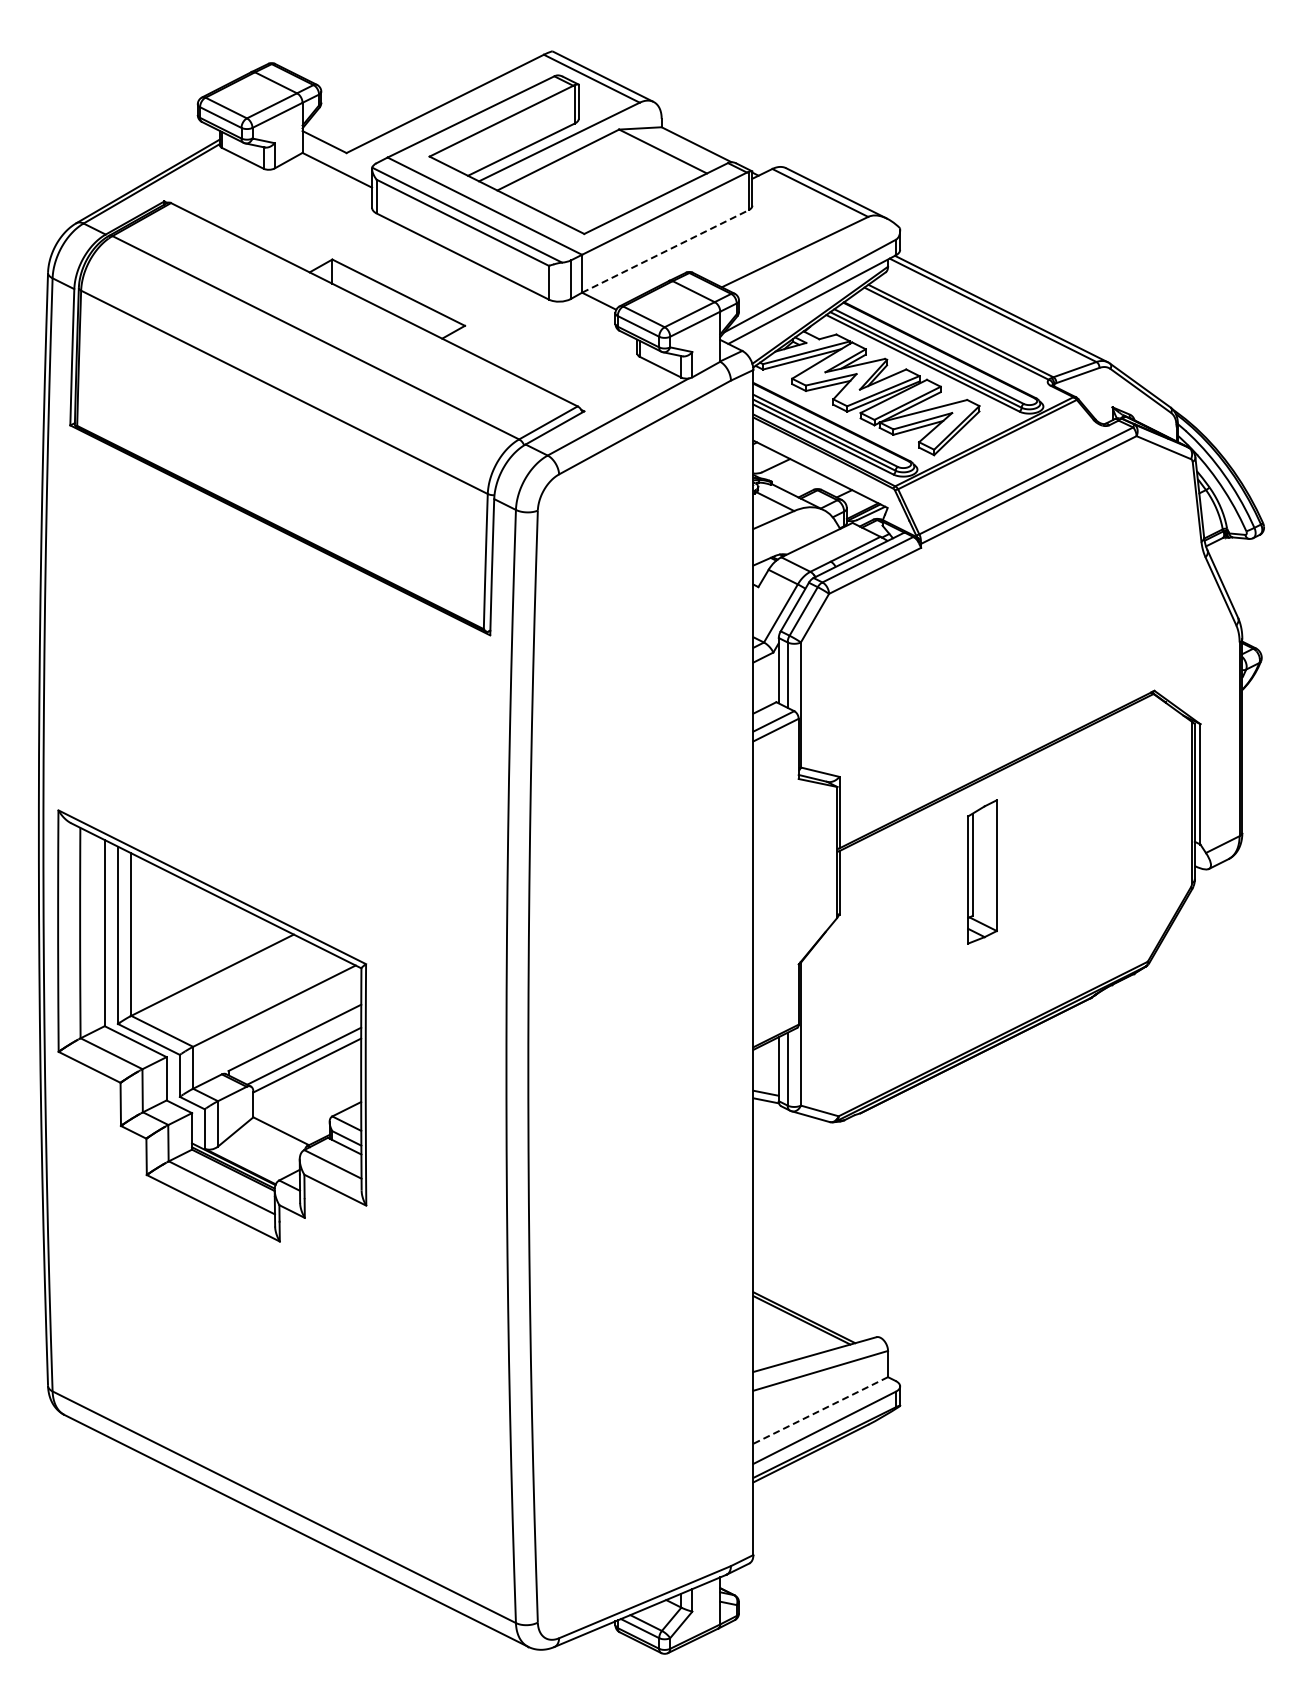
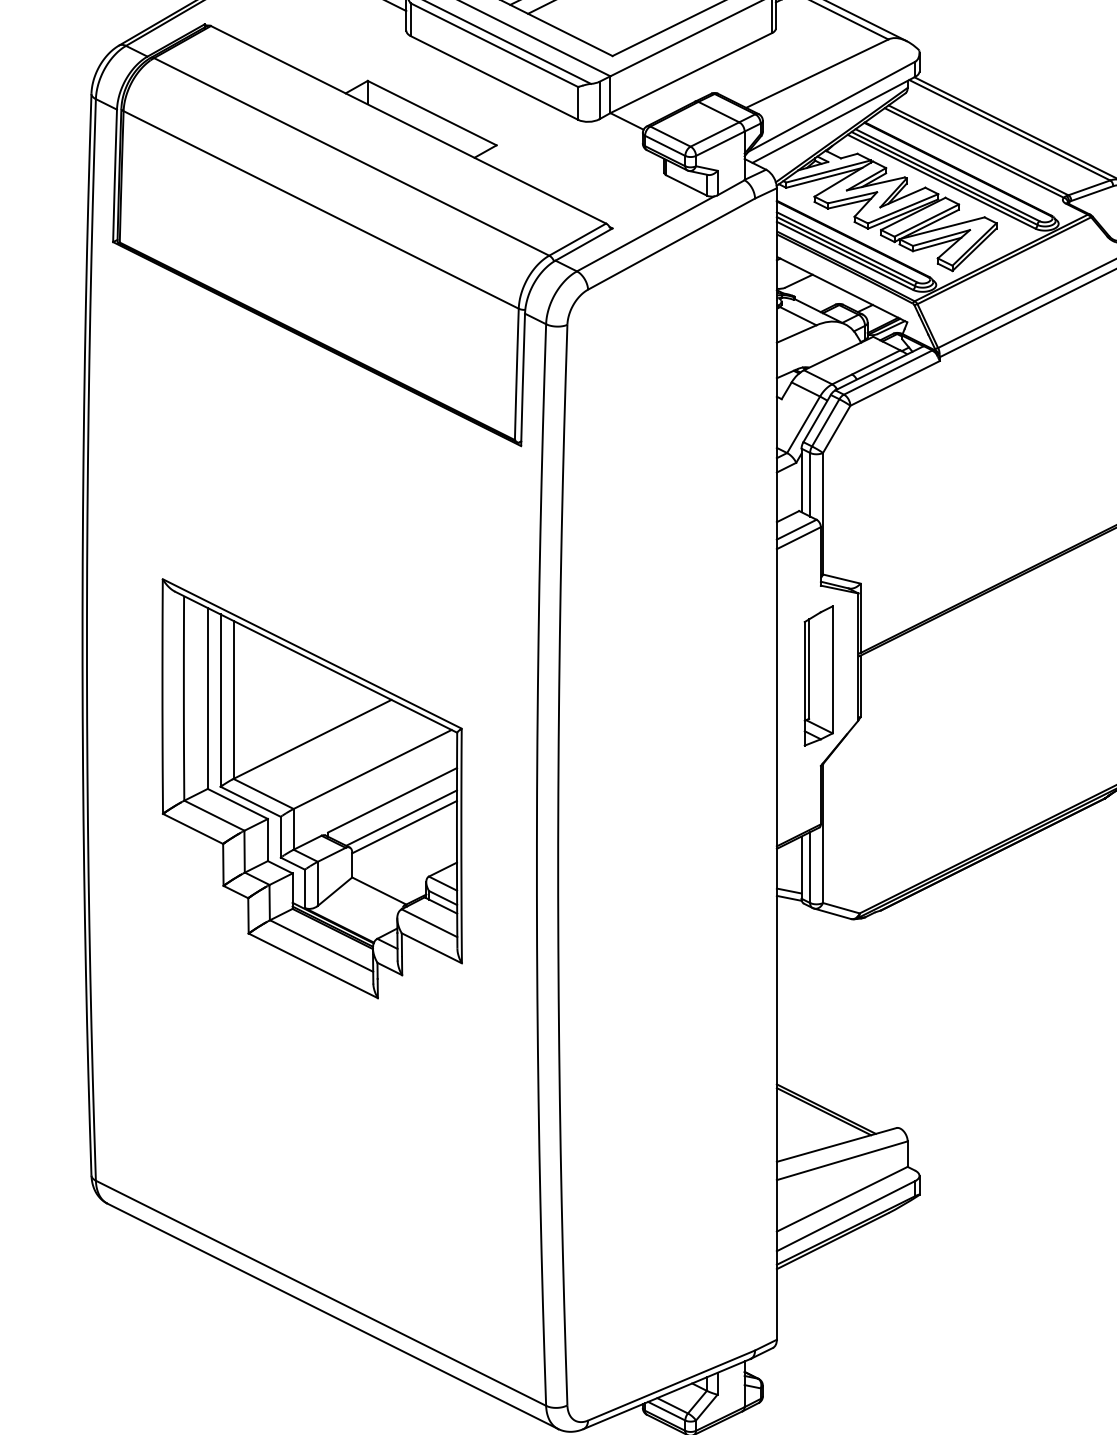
line: (665, 251) -> (691, 73), dashed -> solid
part: (982, 871) -> (818, 675), moved
part: (212, 1025) -> (312, 788), moved
line: (820, 1410) -> (842, 1199), dashed -> solid

